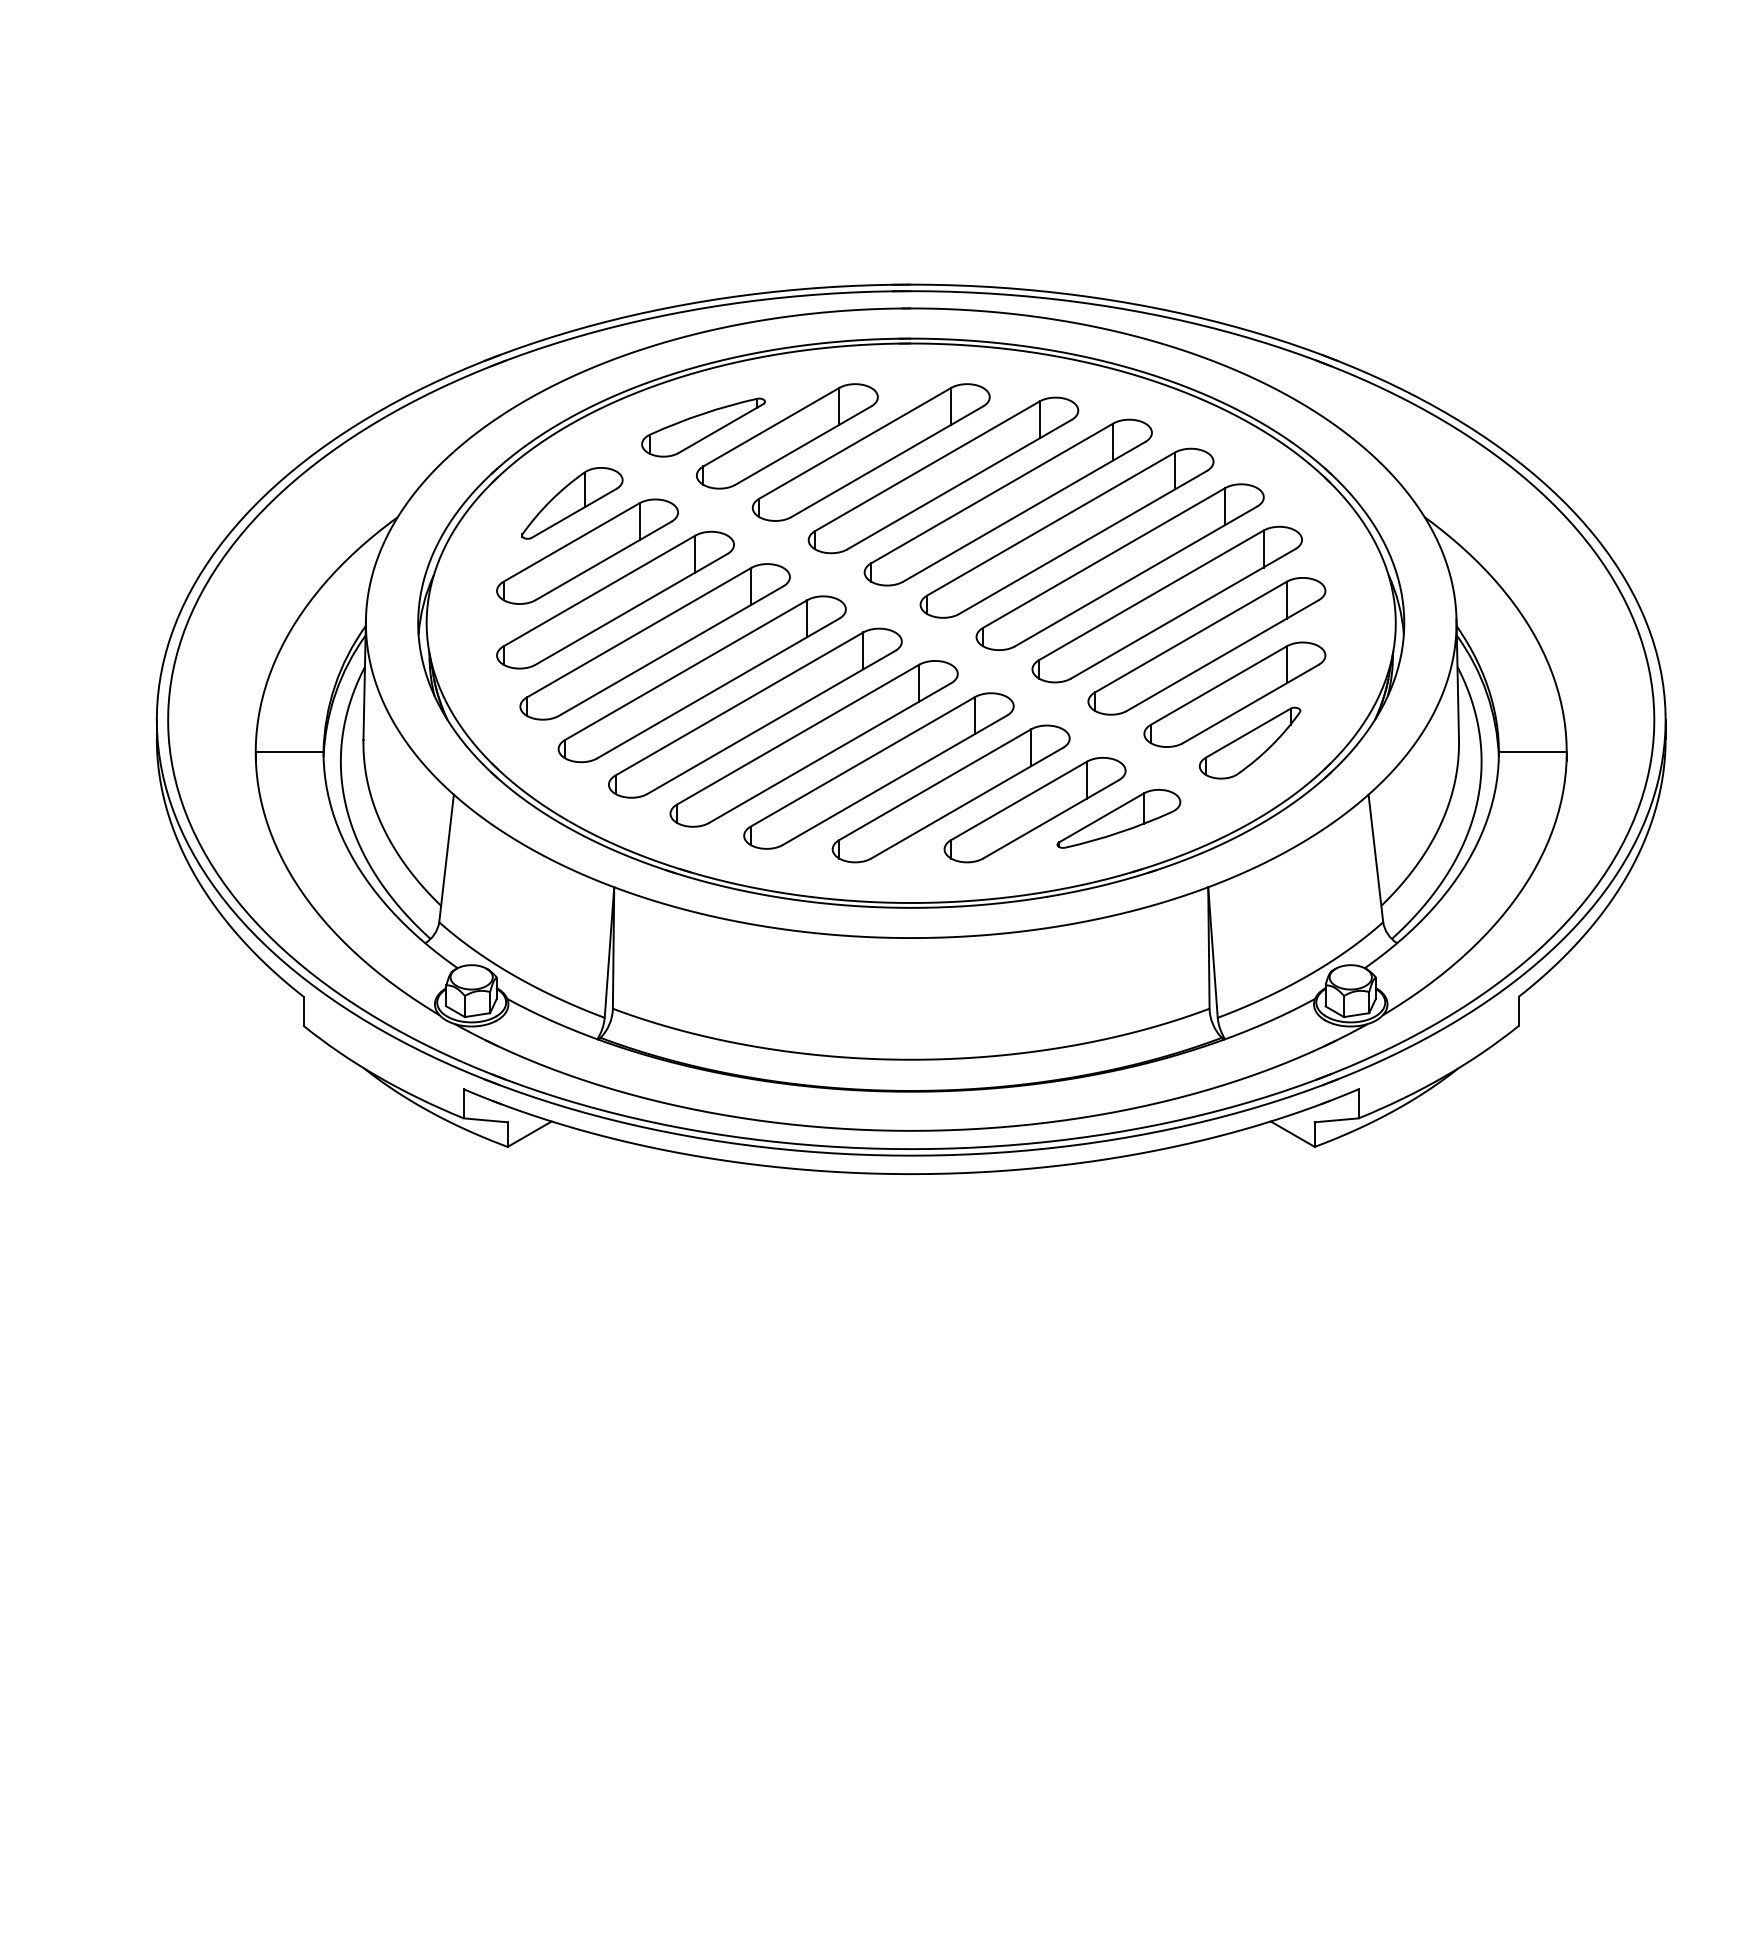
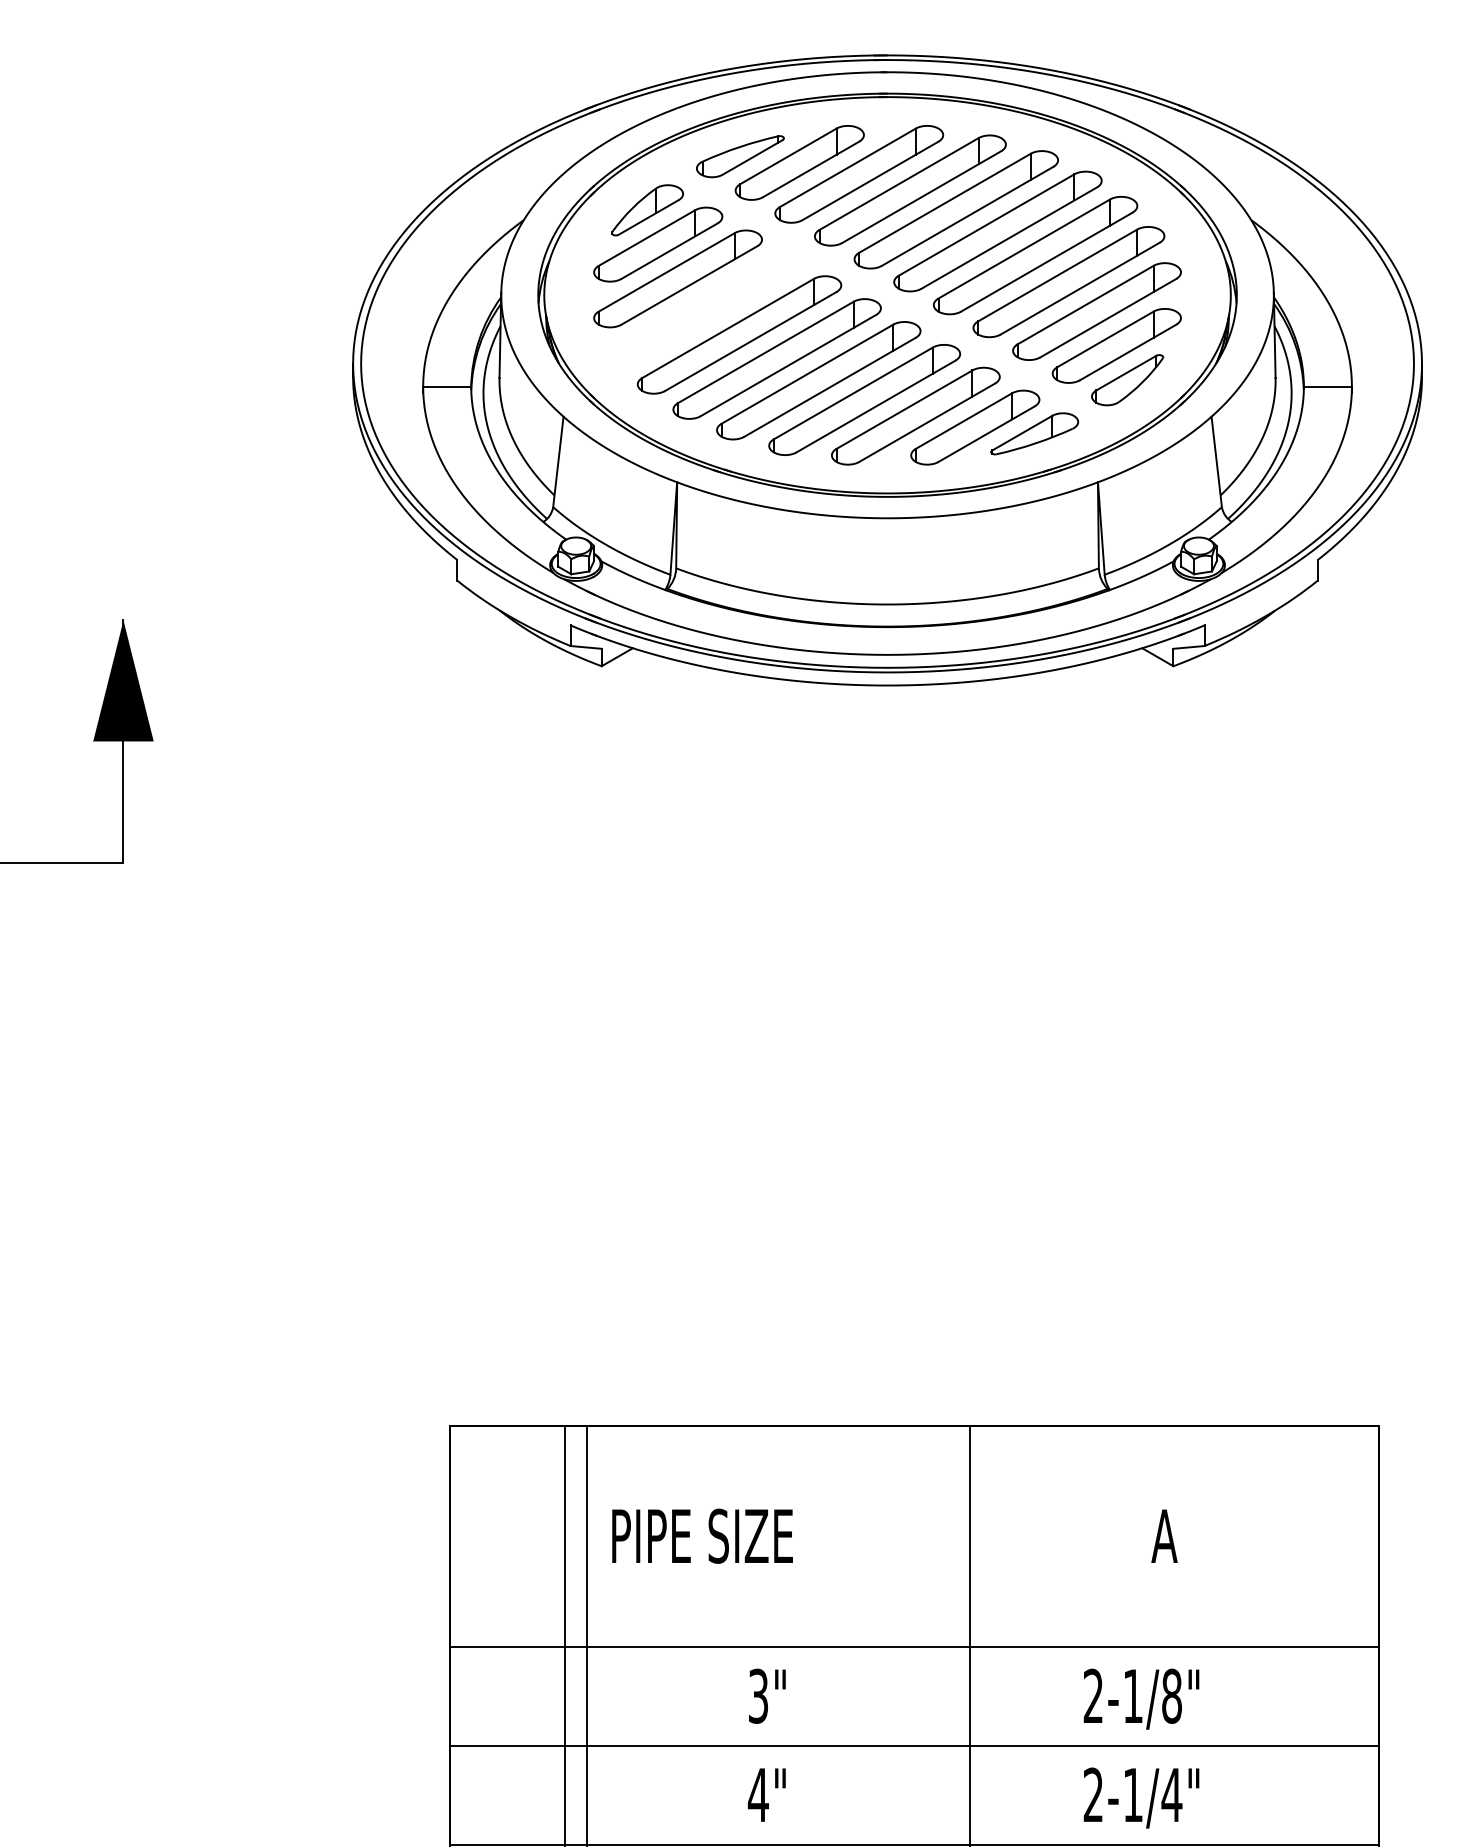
part: (654, 641) -> (705, 308), removed

